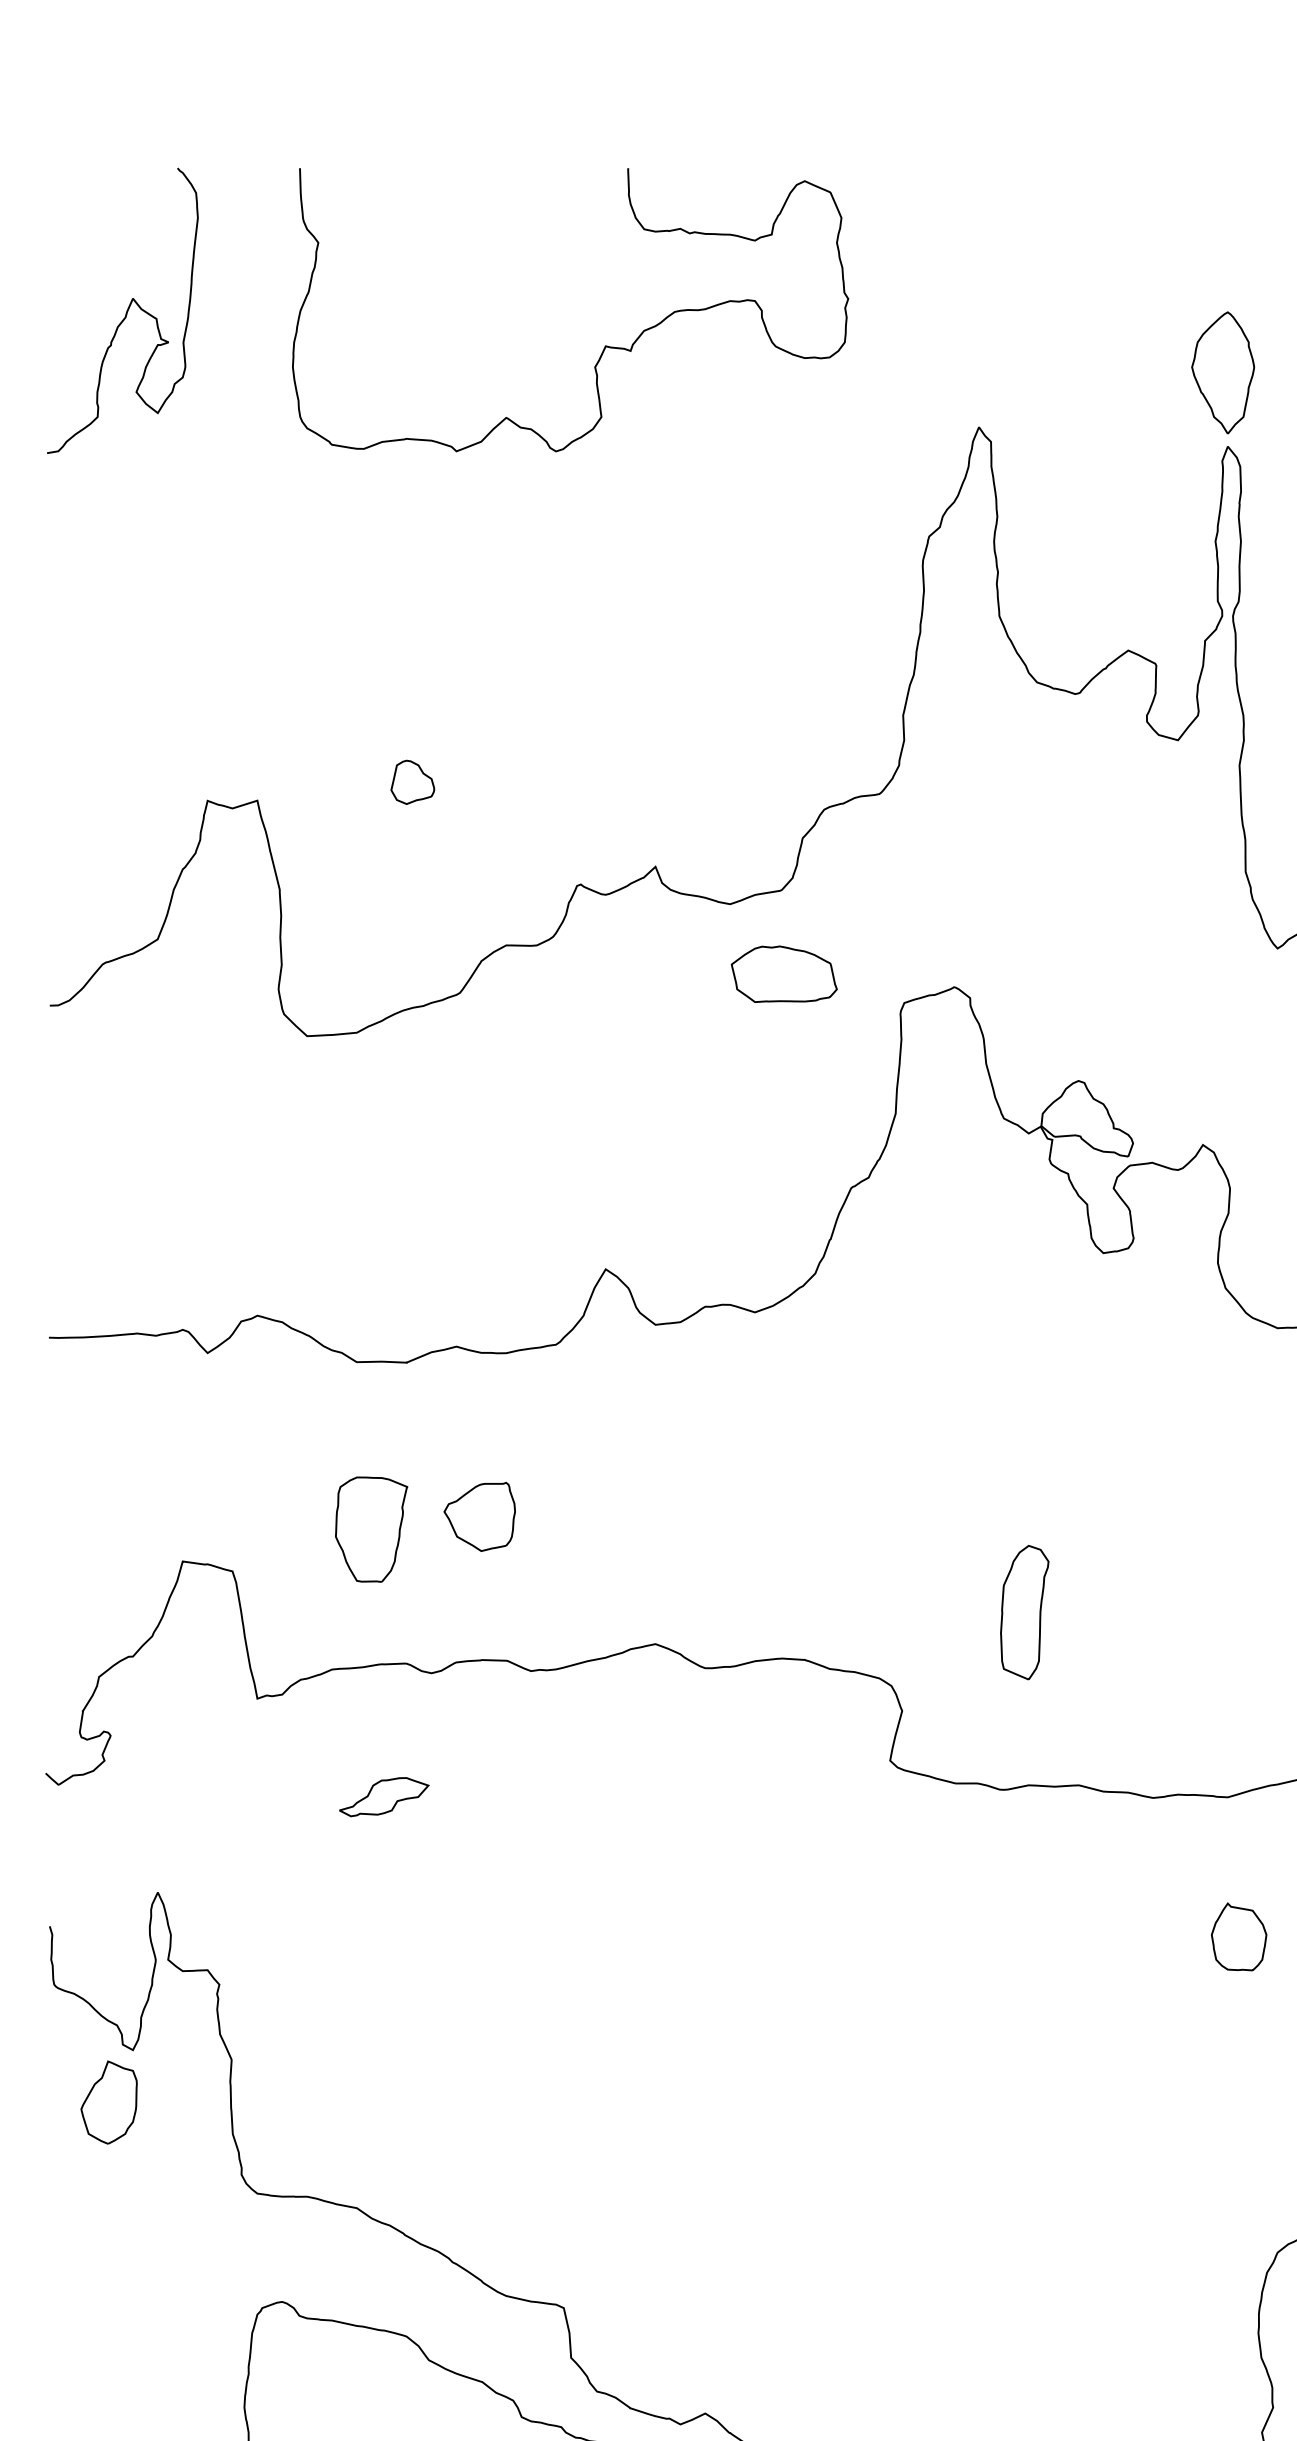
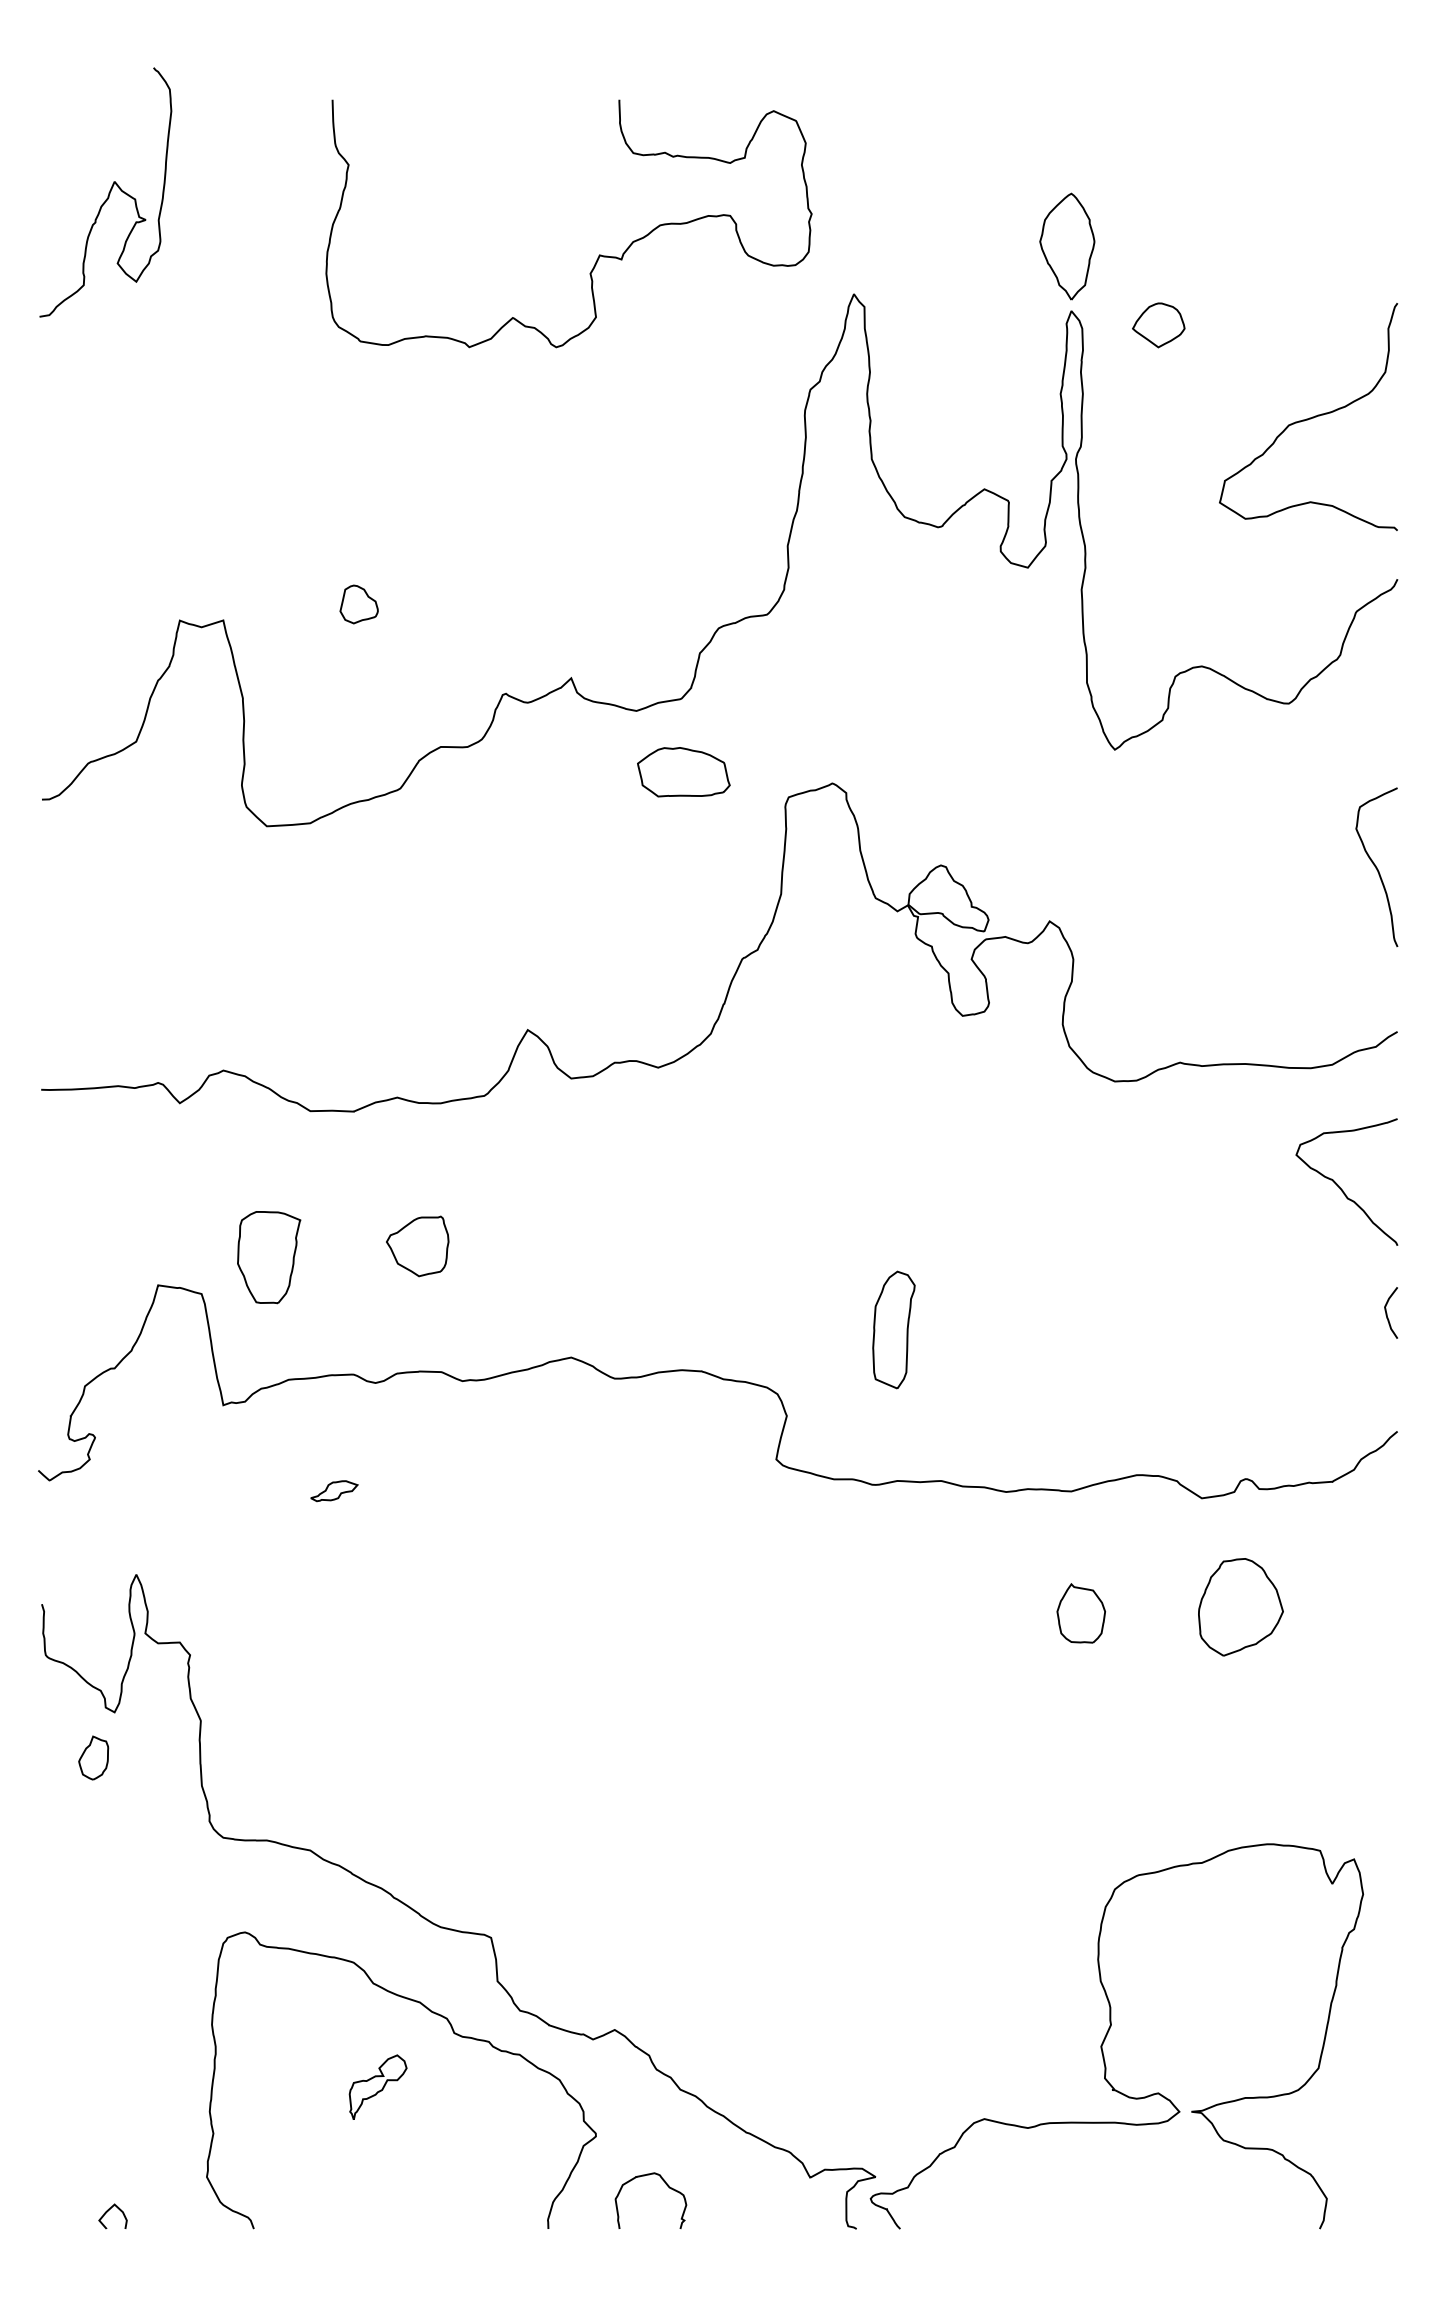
curve: (605, 345) -> (599, 254), moved
part: (371, 1529) -> (269, 1257), moved
part: (384, 1796) -> (334, 1490), size x0.6
part: (108, 2101) -> (93, 1757), size x0.6

